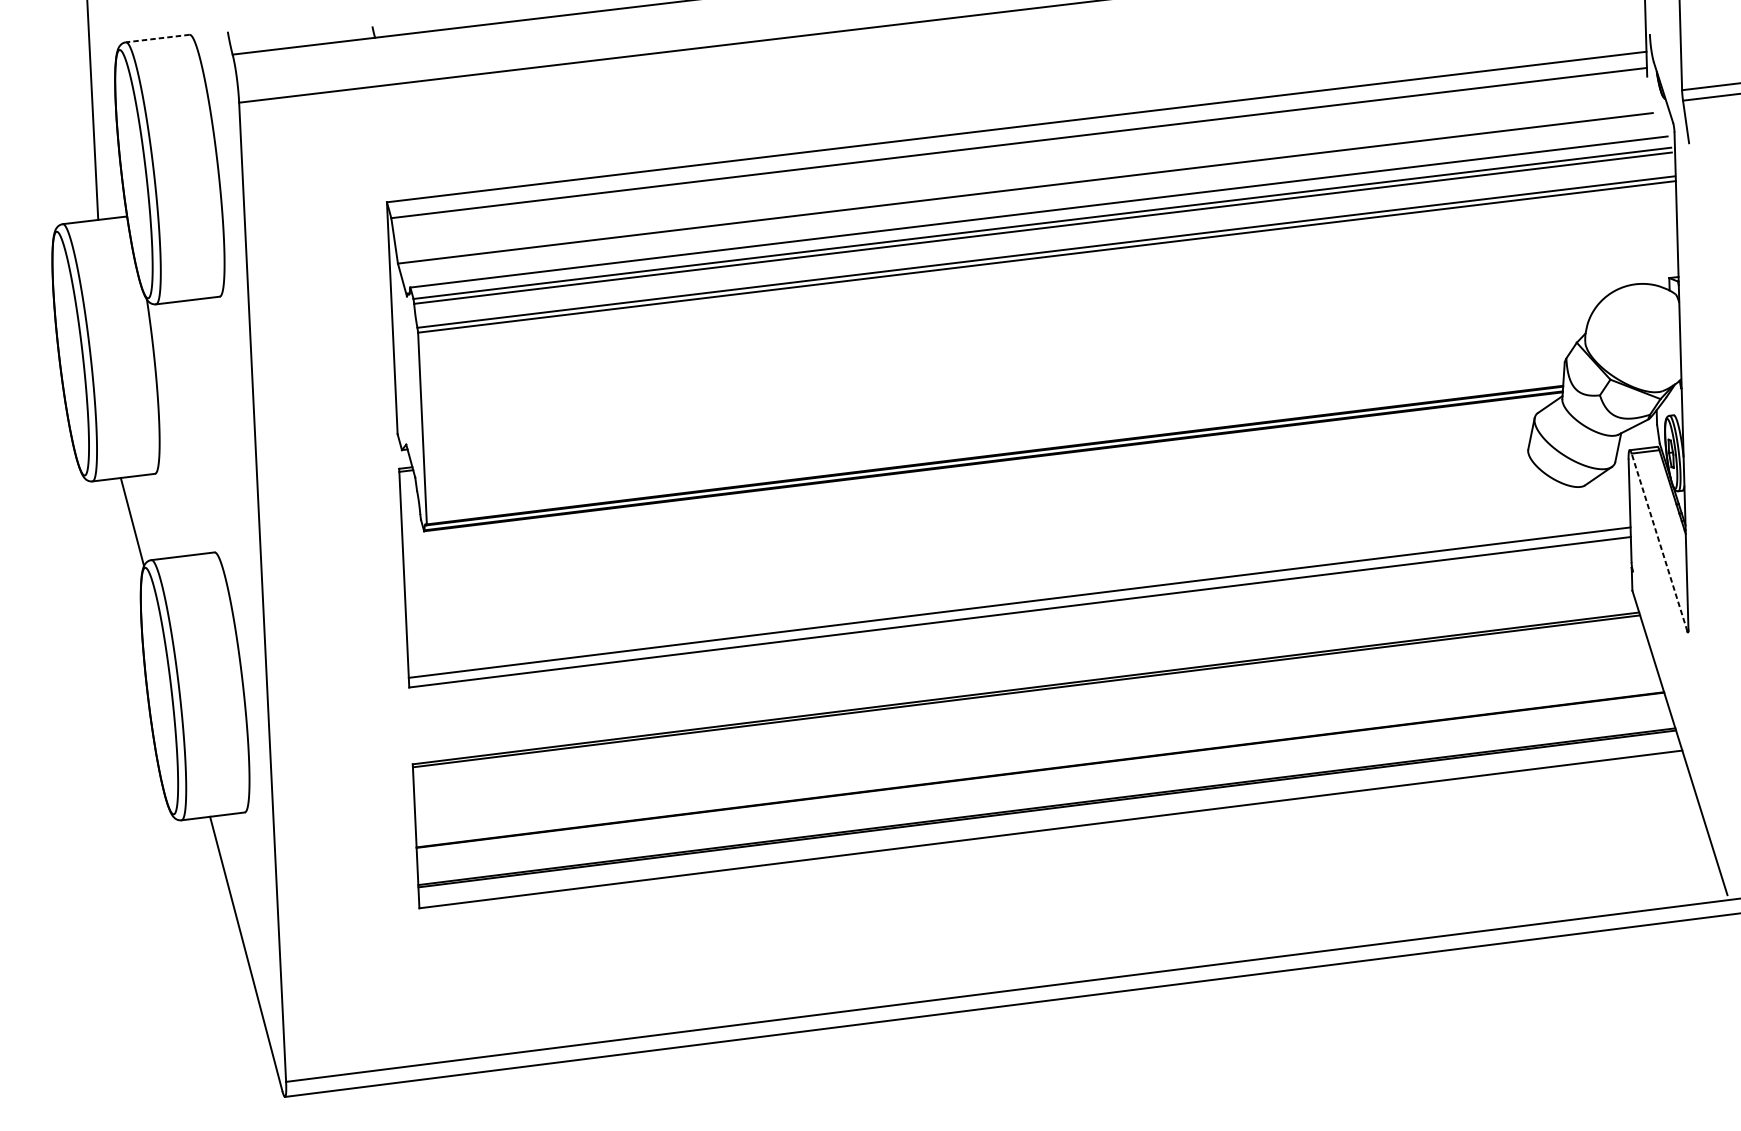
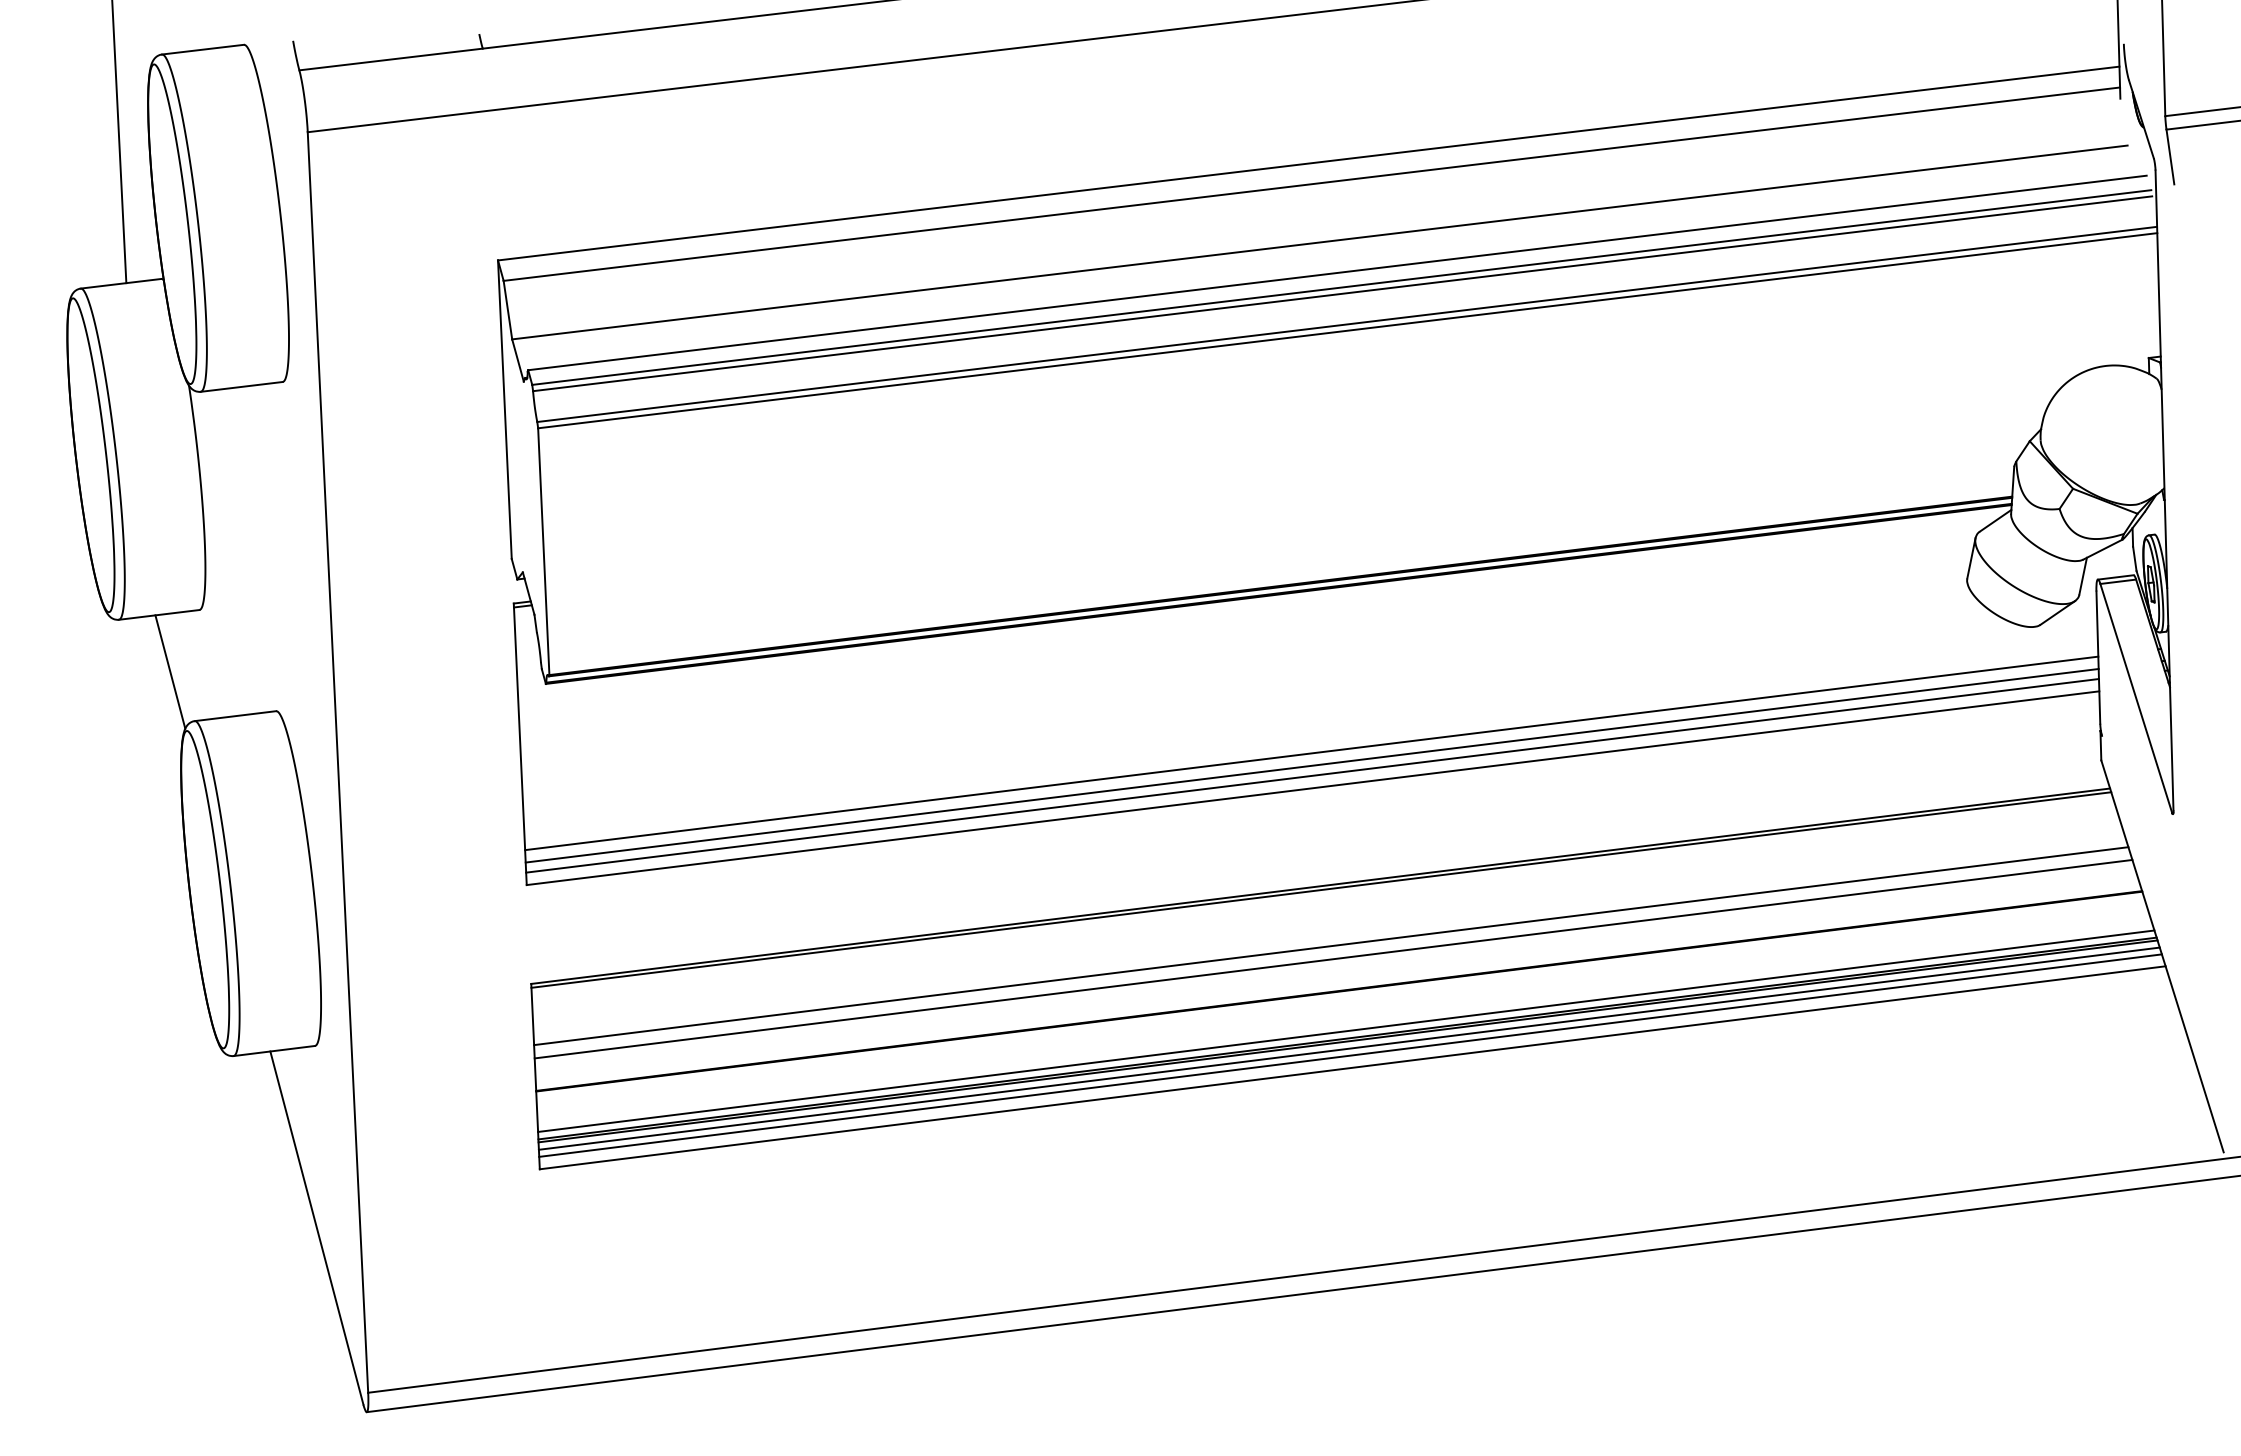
line: (157, 38) -> (202, 49), dashed -> solid
line: (1659, 542) -> (2136, 698), dashed -> solid
line: (1018, 585) -> (1311, 753), added
line: (1018, 594) -> (1311, 765), added
line: (1034, 735) -> (1331, 946), added
line: (1035, 744) -> (1333, 958), added
line: (1046, 800) -> (1346, 1030), added
line: (1047, 814) -> (1348, 1048), added
line: (1049, 819) -> (1350, 1055), added

